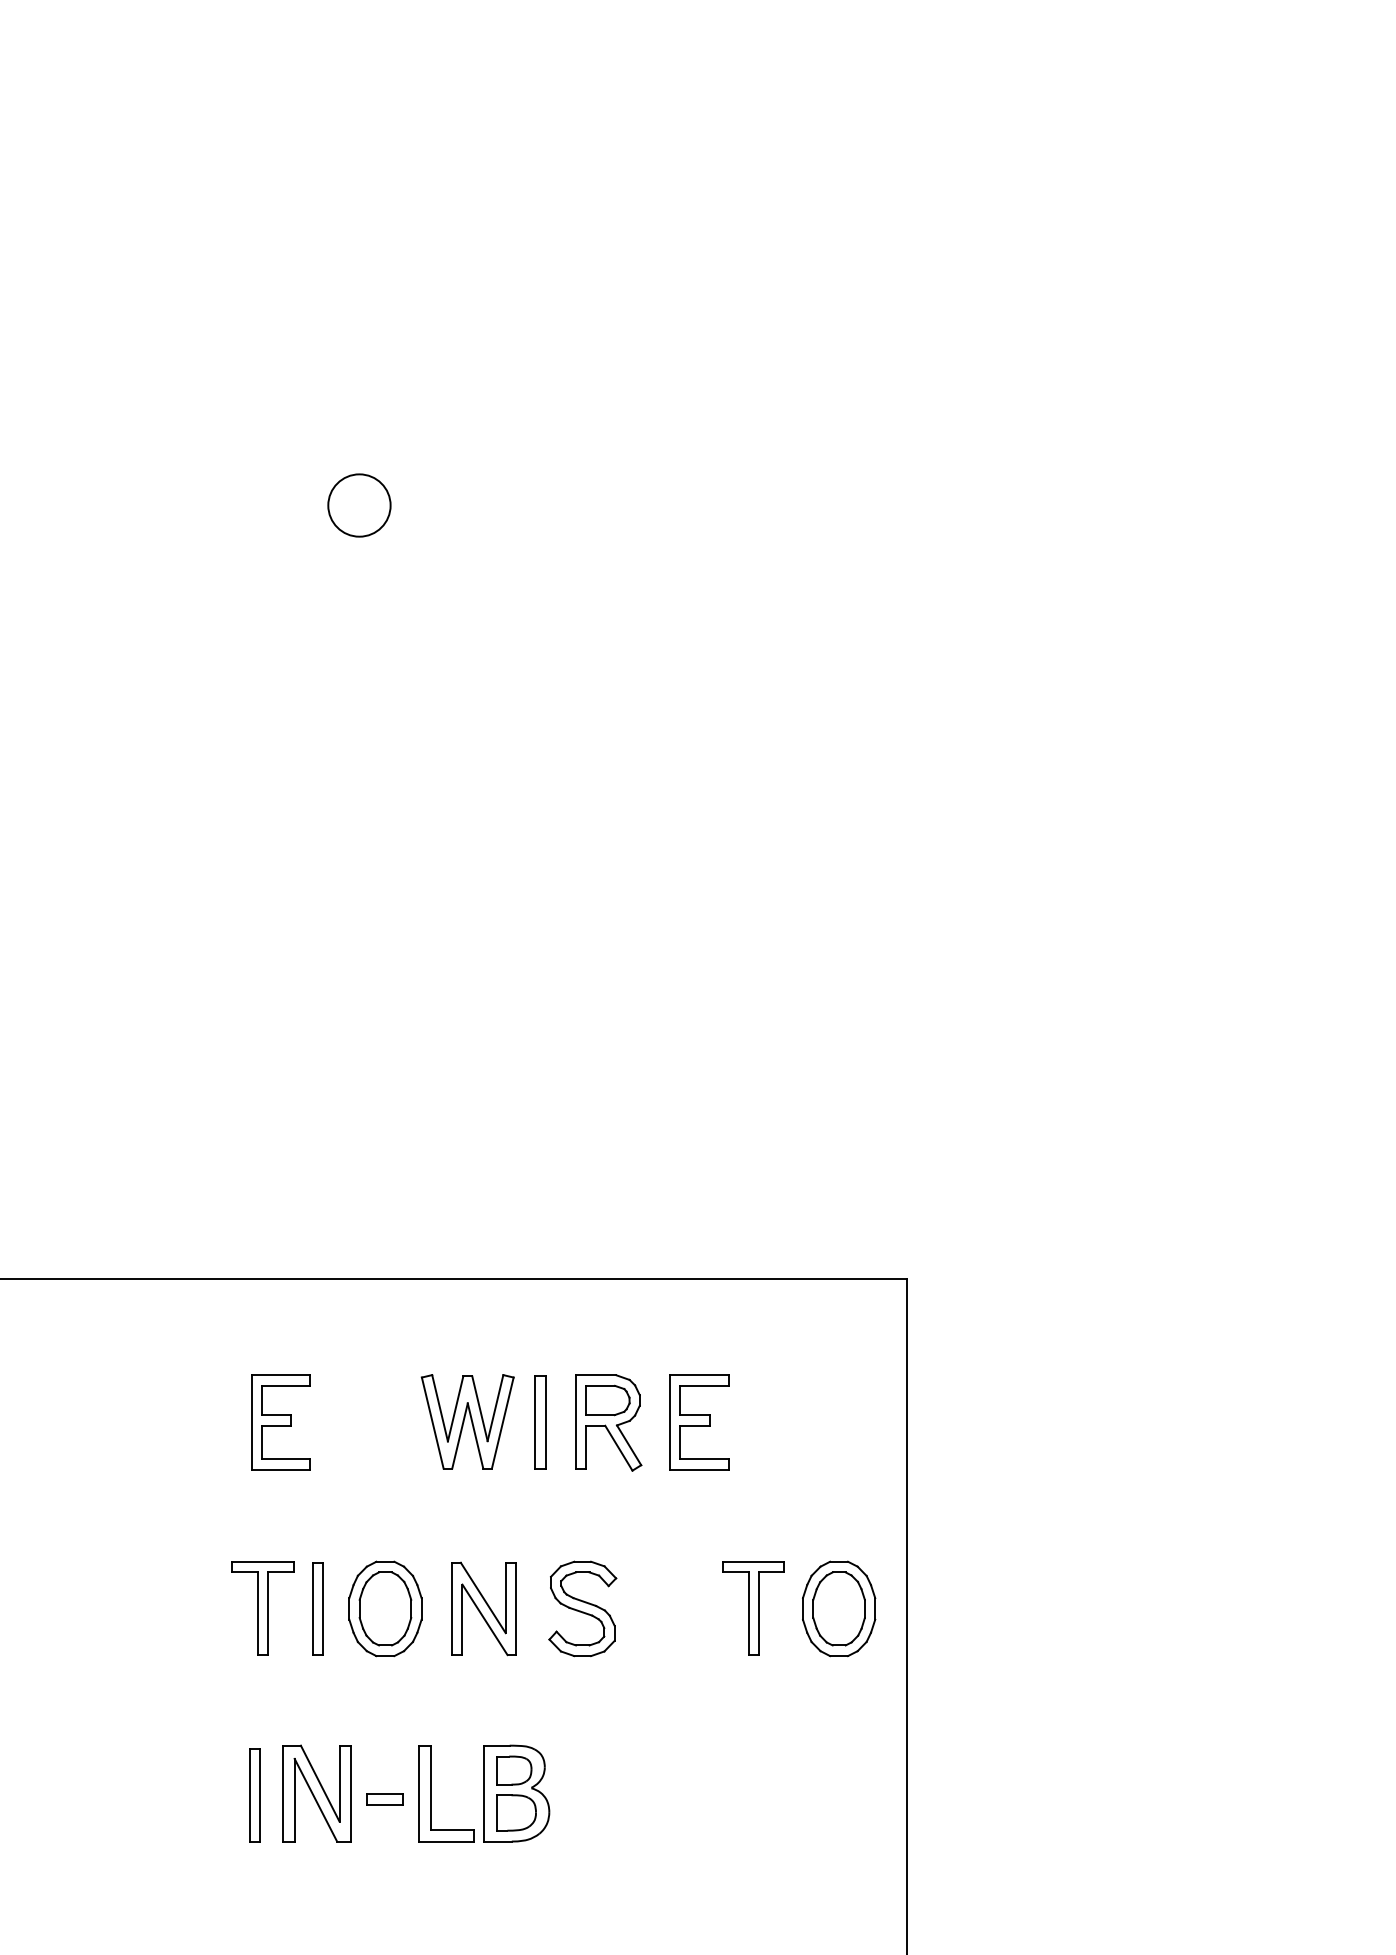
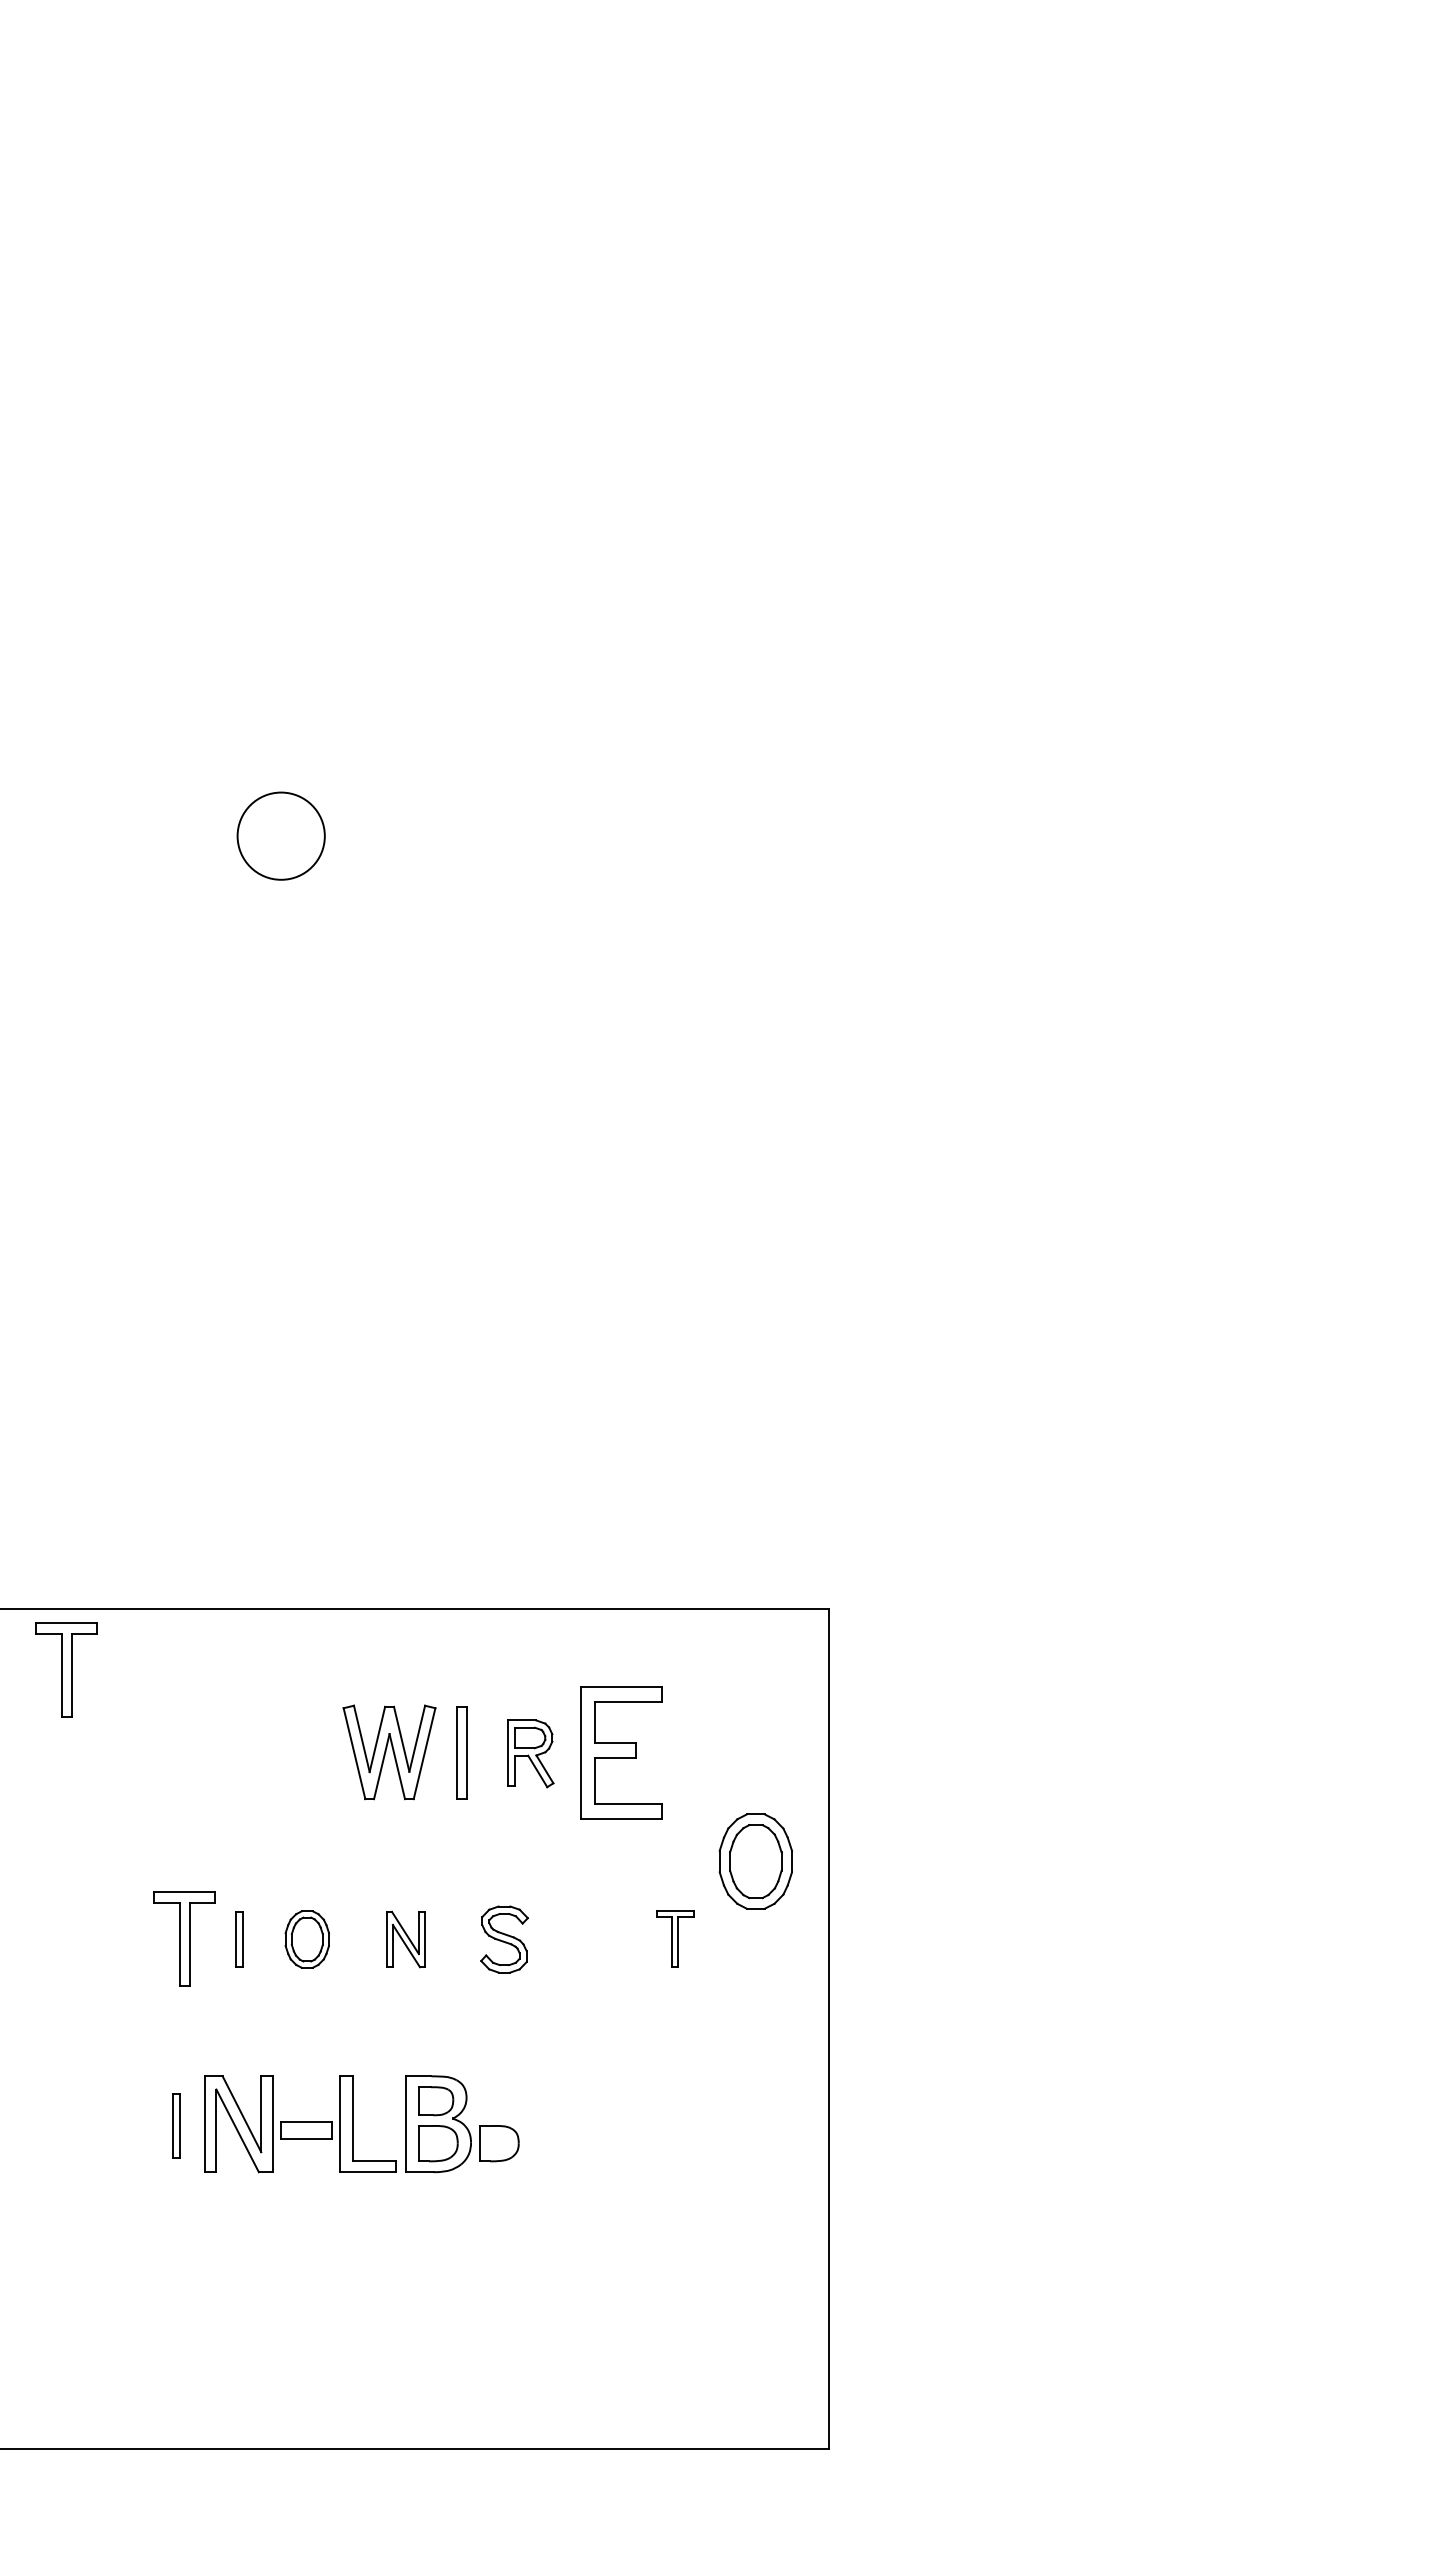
circle: (359, 505) -> (281, 836), size x1.4
part: (144, 1338) -> (66, 1669), added
part: (280, 1421) -> (202, 1752), removed
part: (698, 1421) -> (620, 1752), size x1.4
part: (608, 1422) -> (530, 1753), size x0.7
part: (753, 1607) -> (675, 1938), size x0.6
part: (317, 1608) -> (239, 1939), size x0.6
part: (385, 1608) -> (307, 1939), size x0.6
part: (483, 1608) -> (405, 1939), size x0.6
part: (582, 1608) -> (504, 1939), size x0.7
part: (838, 1608) -> (755, 1861), moved
part: (254, 1794) -> (176, 2125), size x0.7
part: (384, 1798) -> (306, 2129), size x1.4
part: (577, 1812) -> (499, 2143), added

